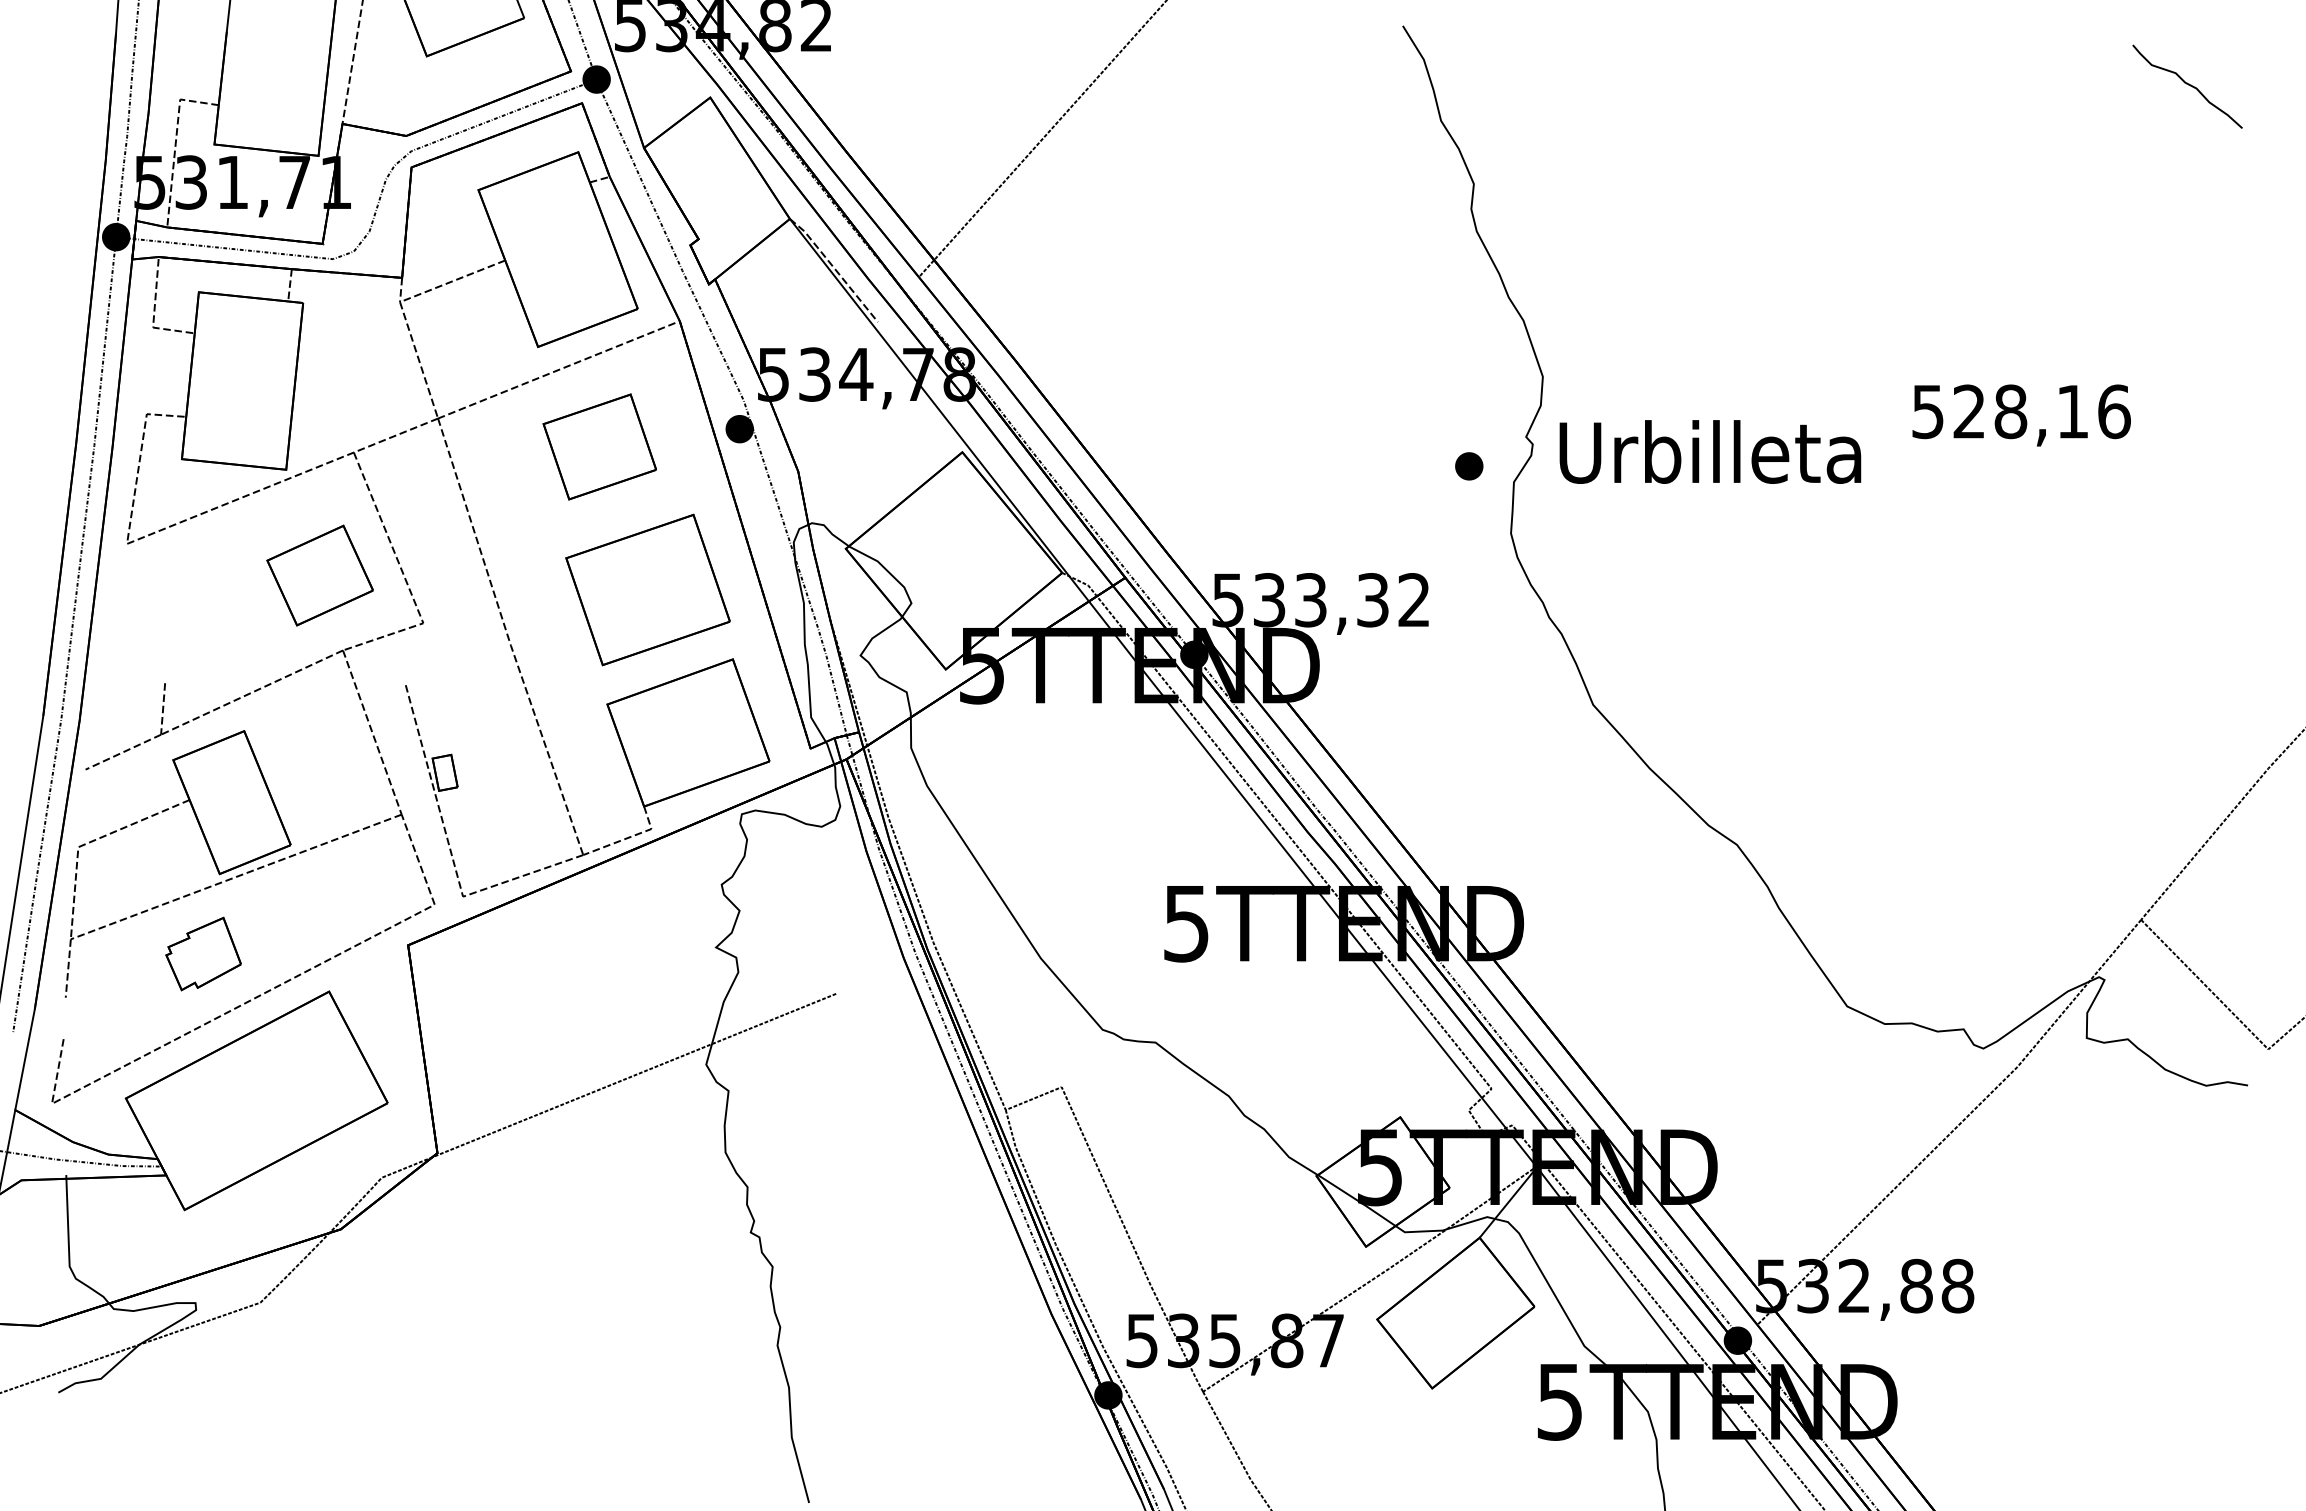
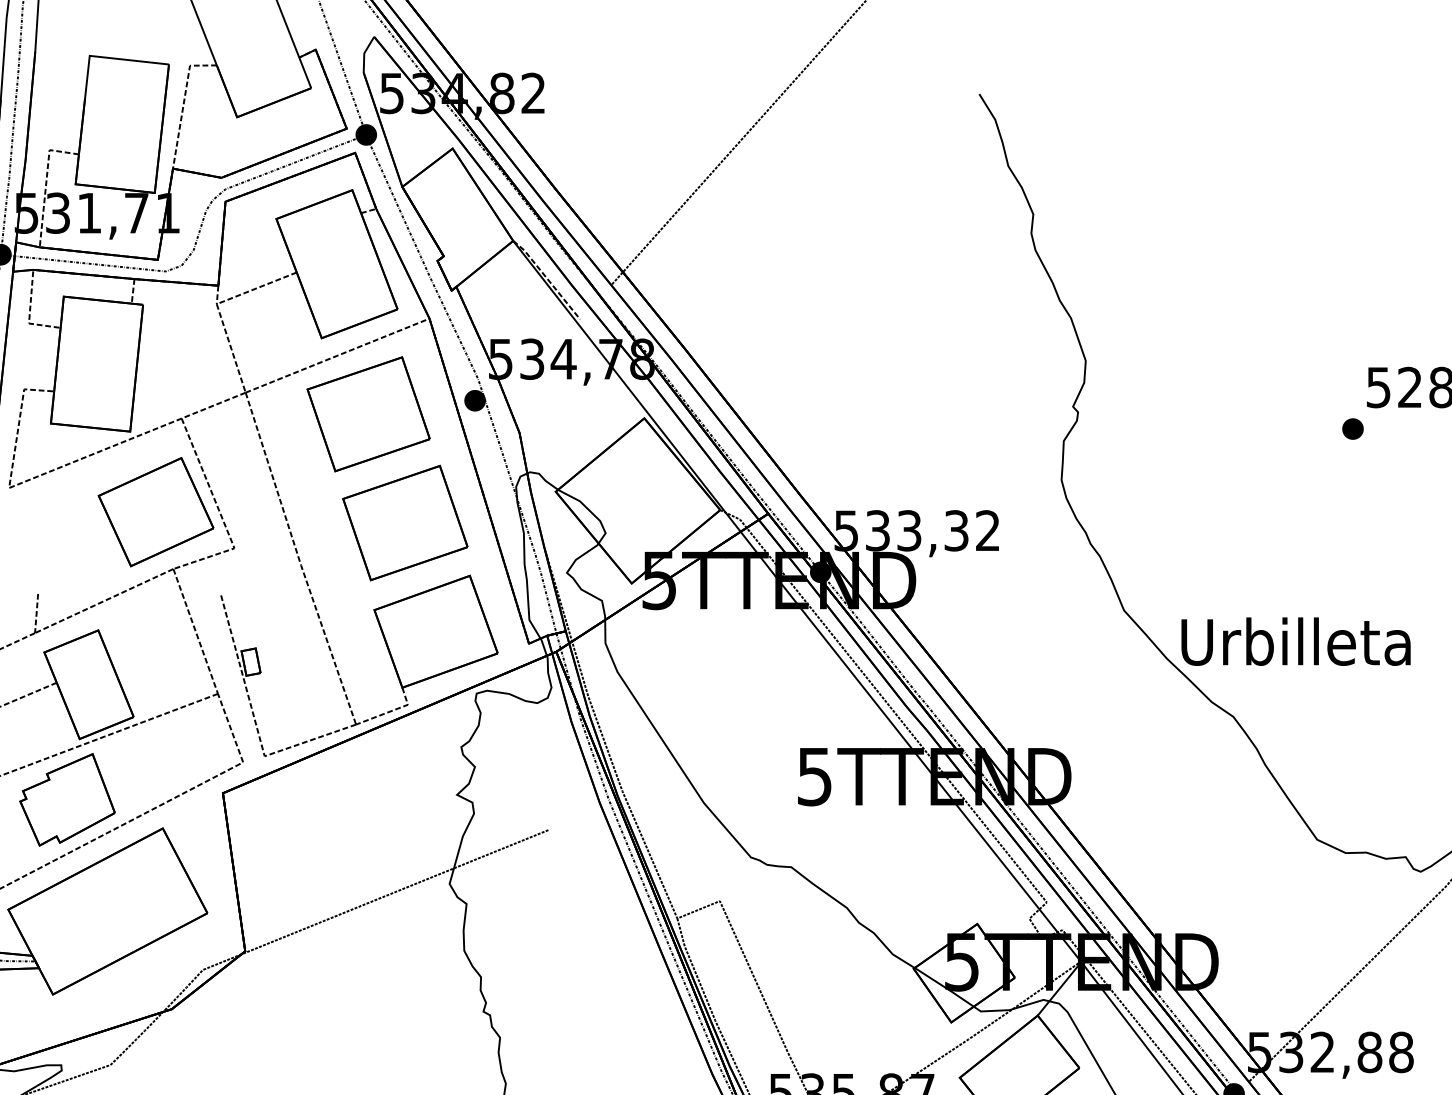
part: (599, 446) -> (368, 413), size x1.43
text: (1710, 451) -> (1296, 641), moved
part: (1469, 466) -> (1353, 429), moved
part: (319, 575) -> (155, 512), size x1.43
part: (203, 953) -> (67, 799), size x1.67

